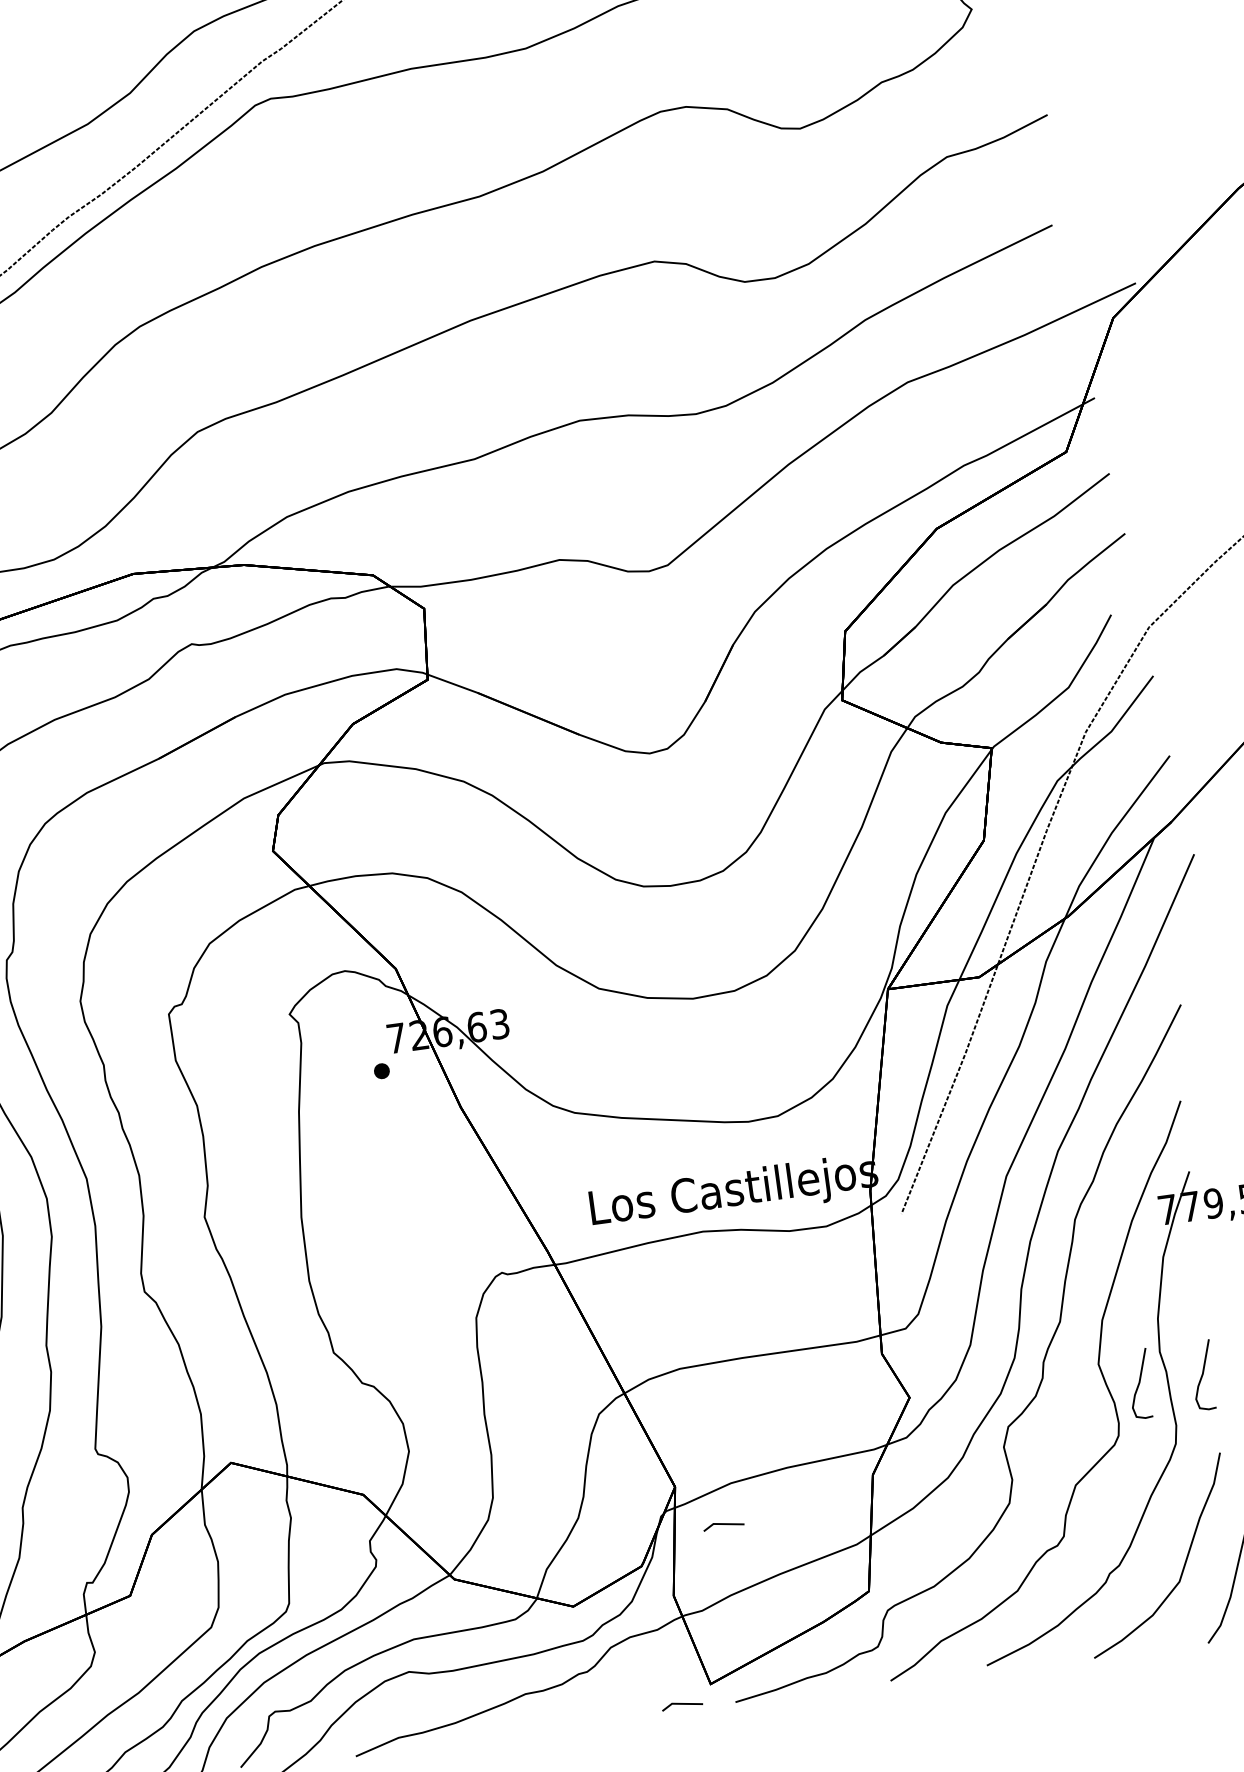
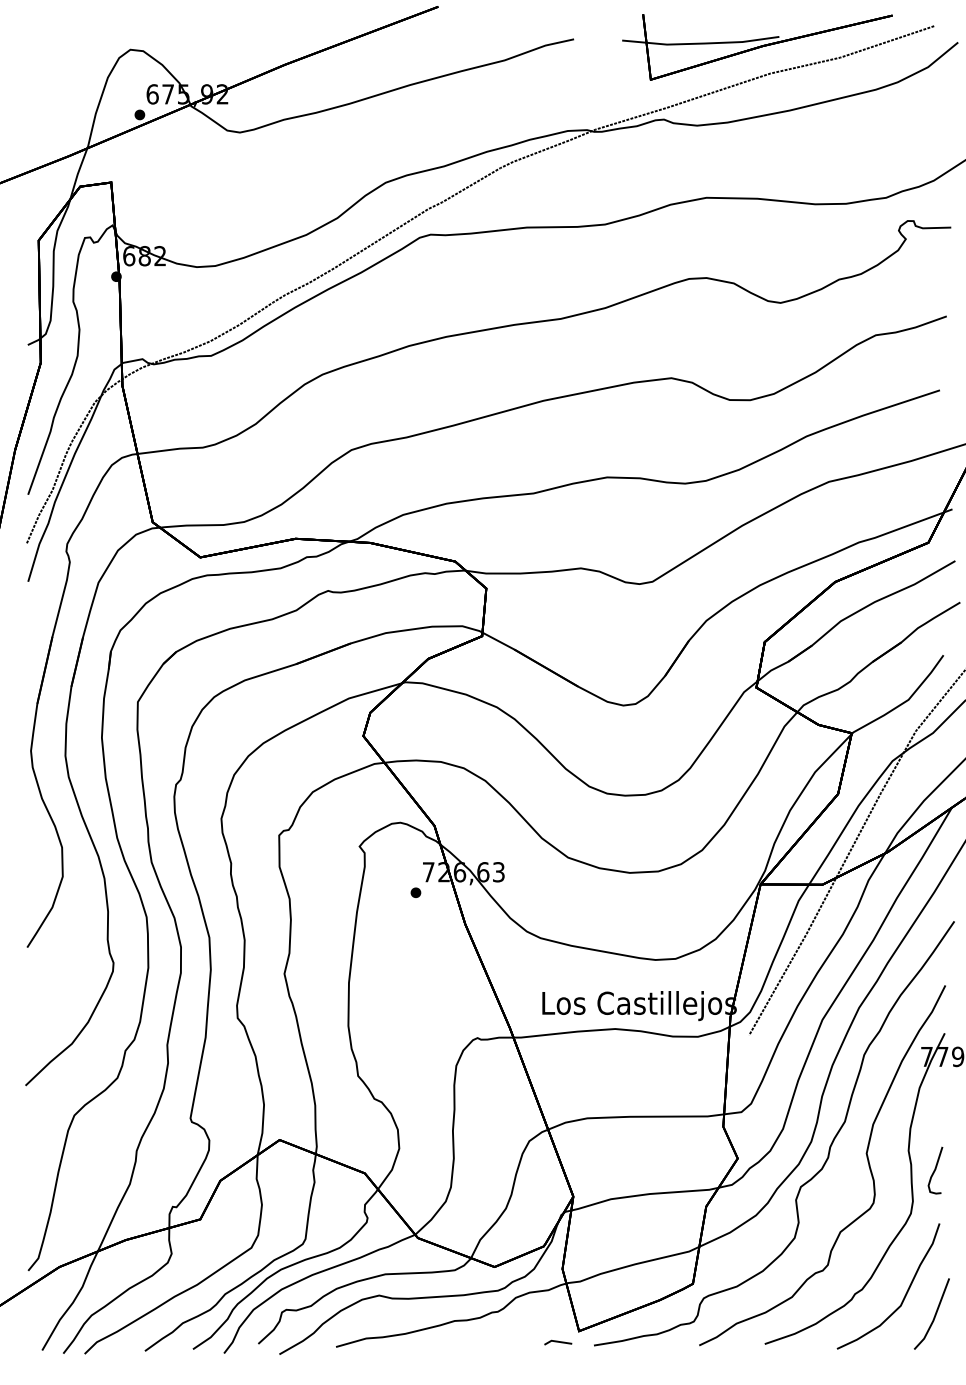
curve: (1139, 1384) -> (892, 1170), removed
line: (724, 1525) -> (602, 1226), removed

